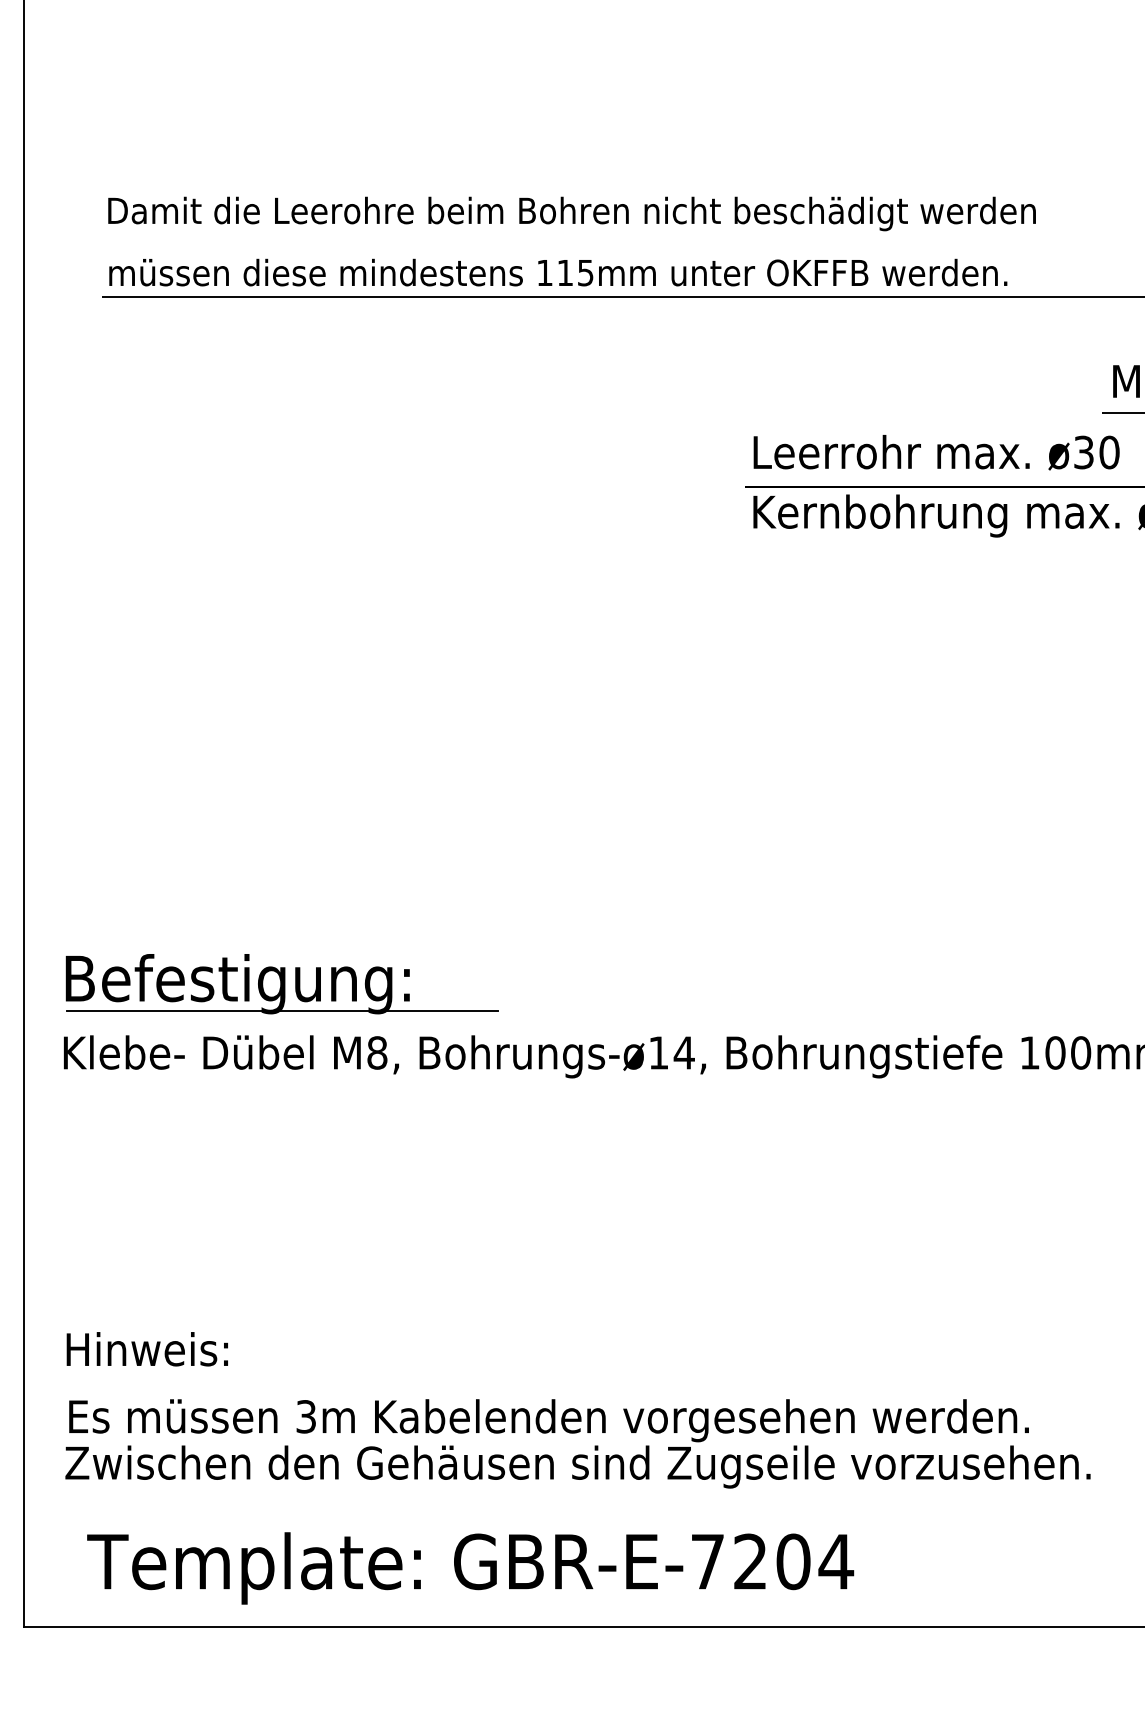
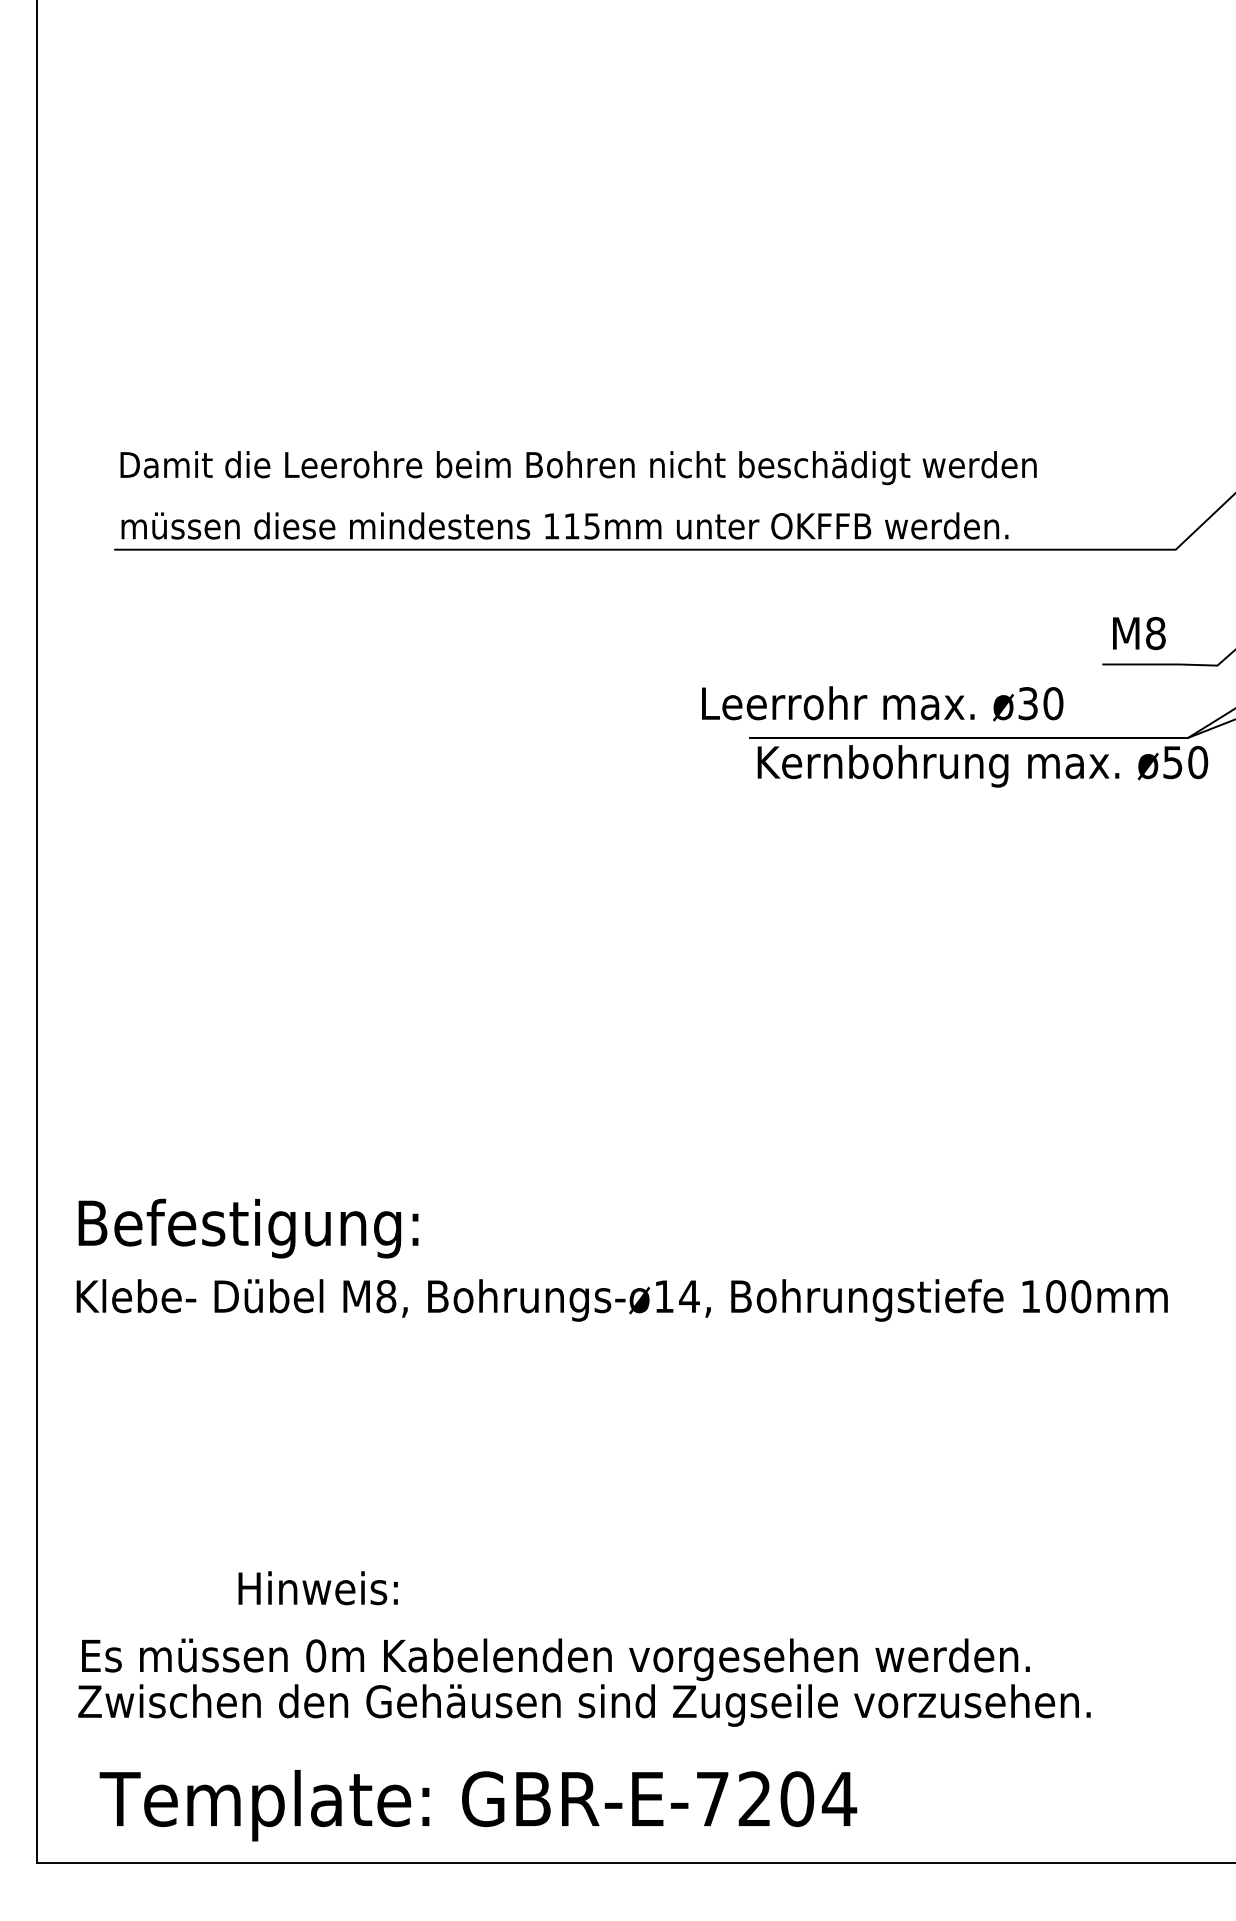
text: (936, 452) -> (882, 703), moved
line: (282, 1011) -> (292, 1255), removed
text: (146, 1349) -> (317, 1588), moved
text: (306, 1416) -> (316, 1655), 3m -> 0m

